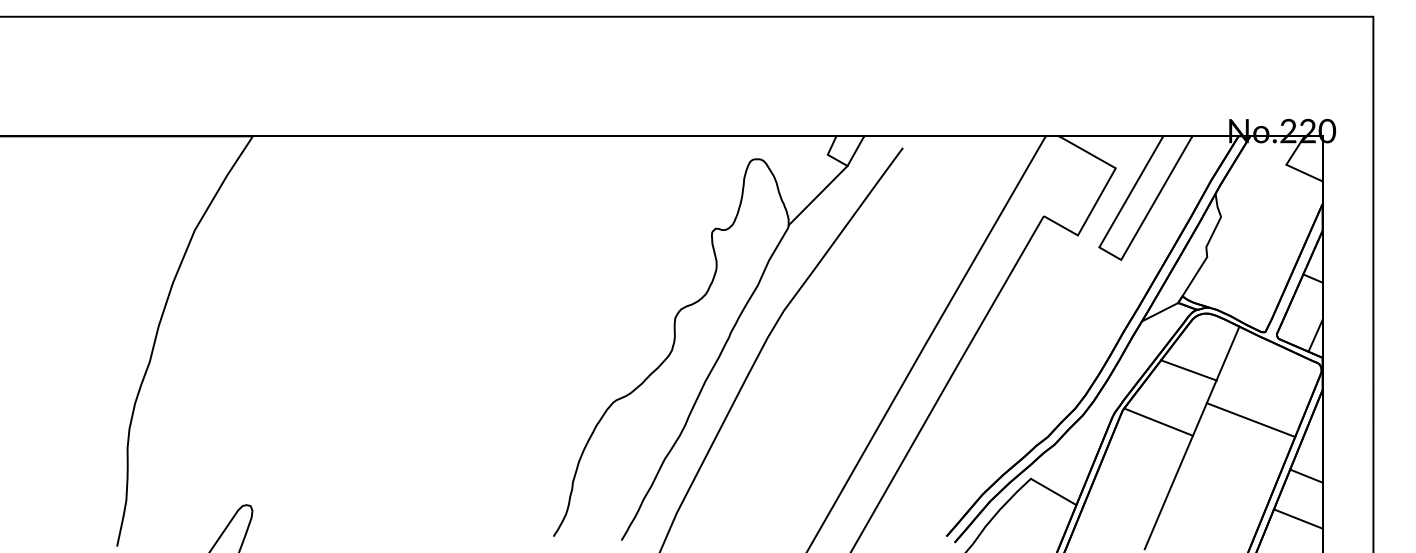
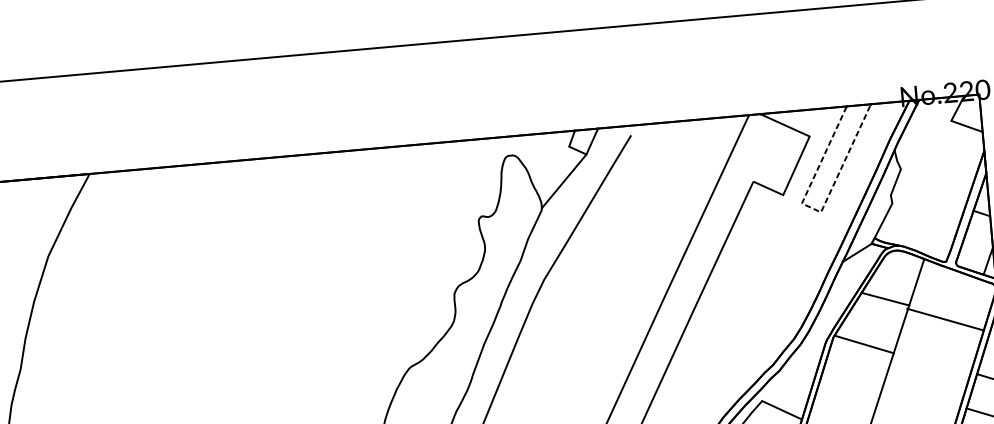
line: (1116, 257) -> (816, 210), solid -> dashed
line: (1250, 420) -> (944, 319), moved

